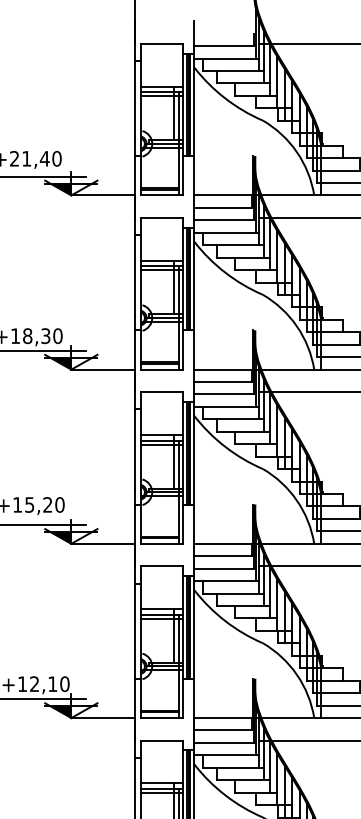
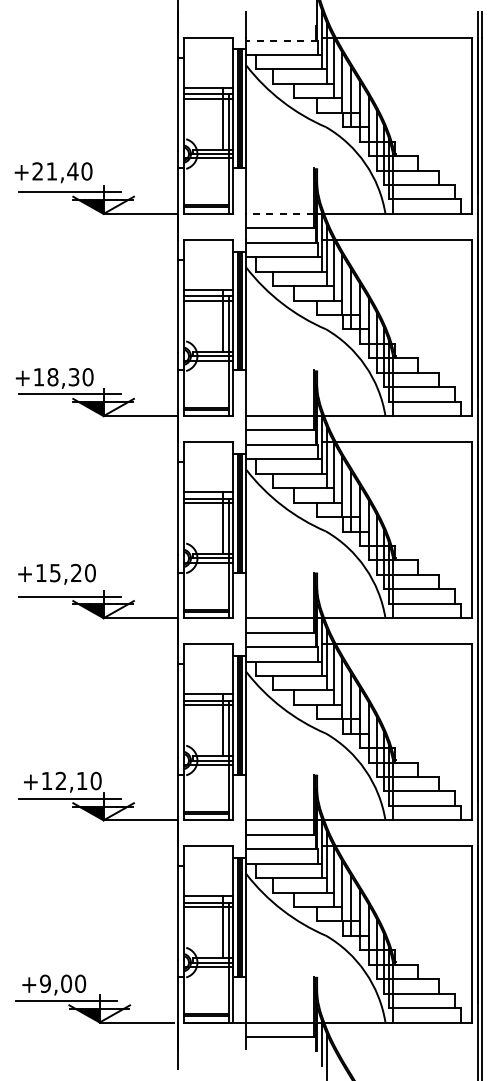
line: (225, 45) -> (282, 40), solid -> dashed
line: (223, 195) -> (280, 213), solid -> dashed

